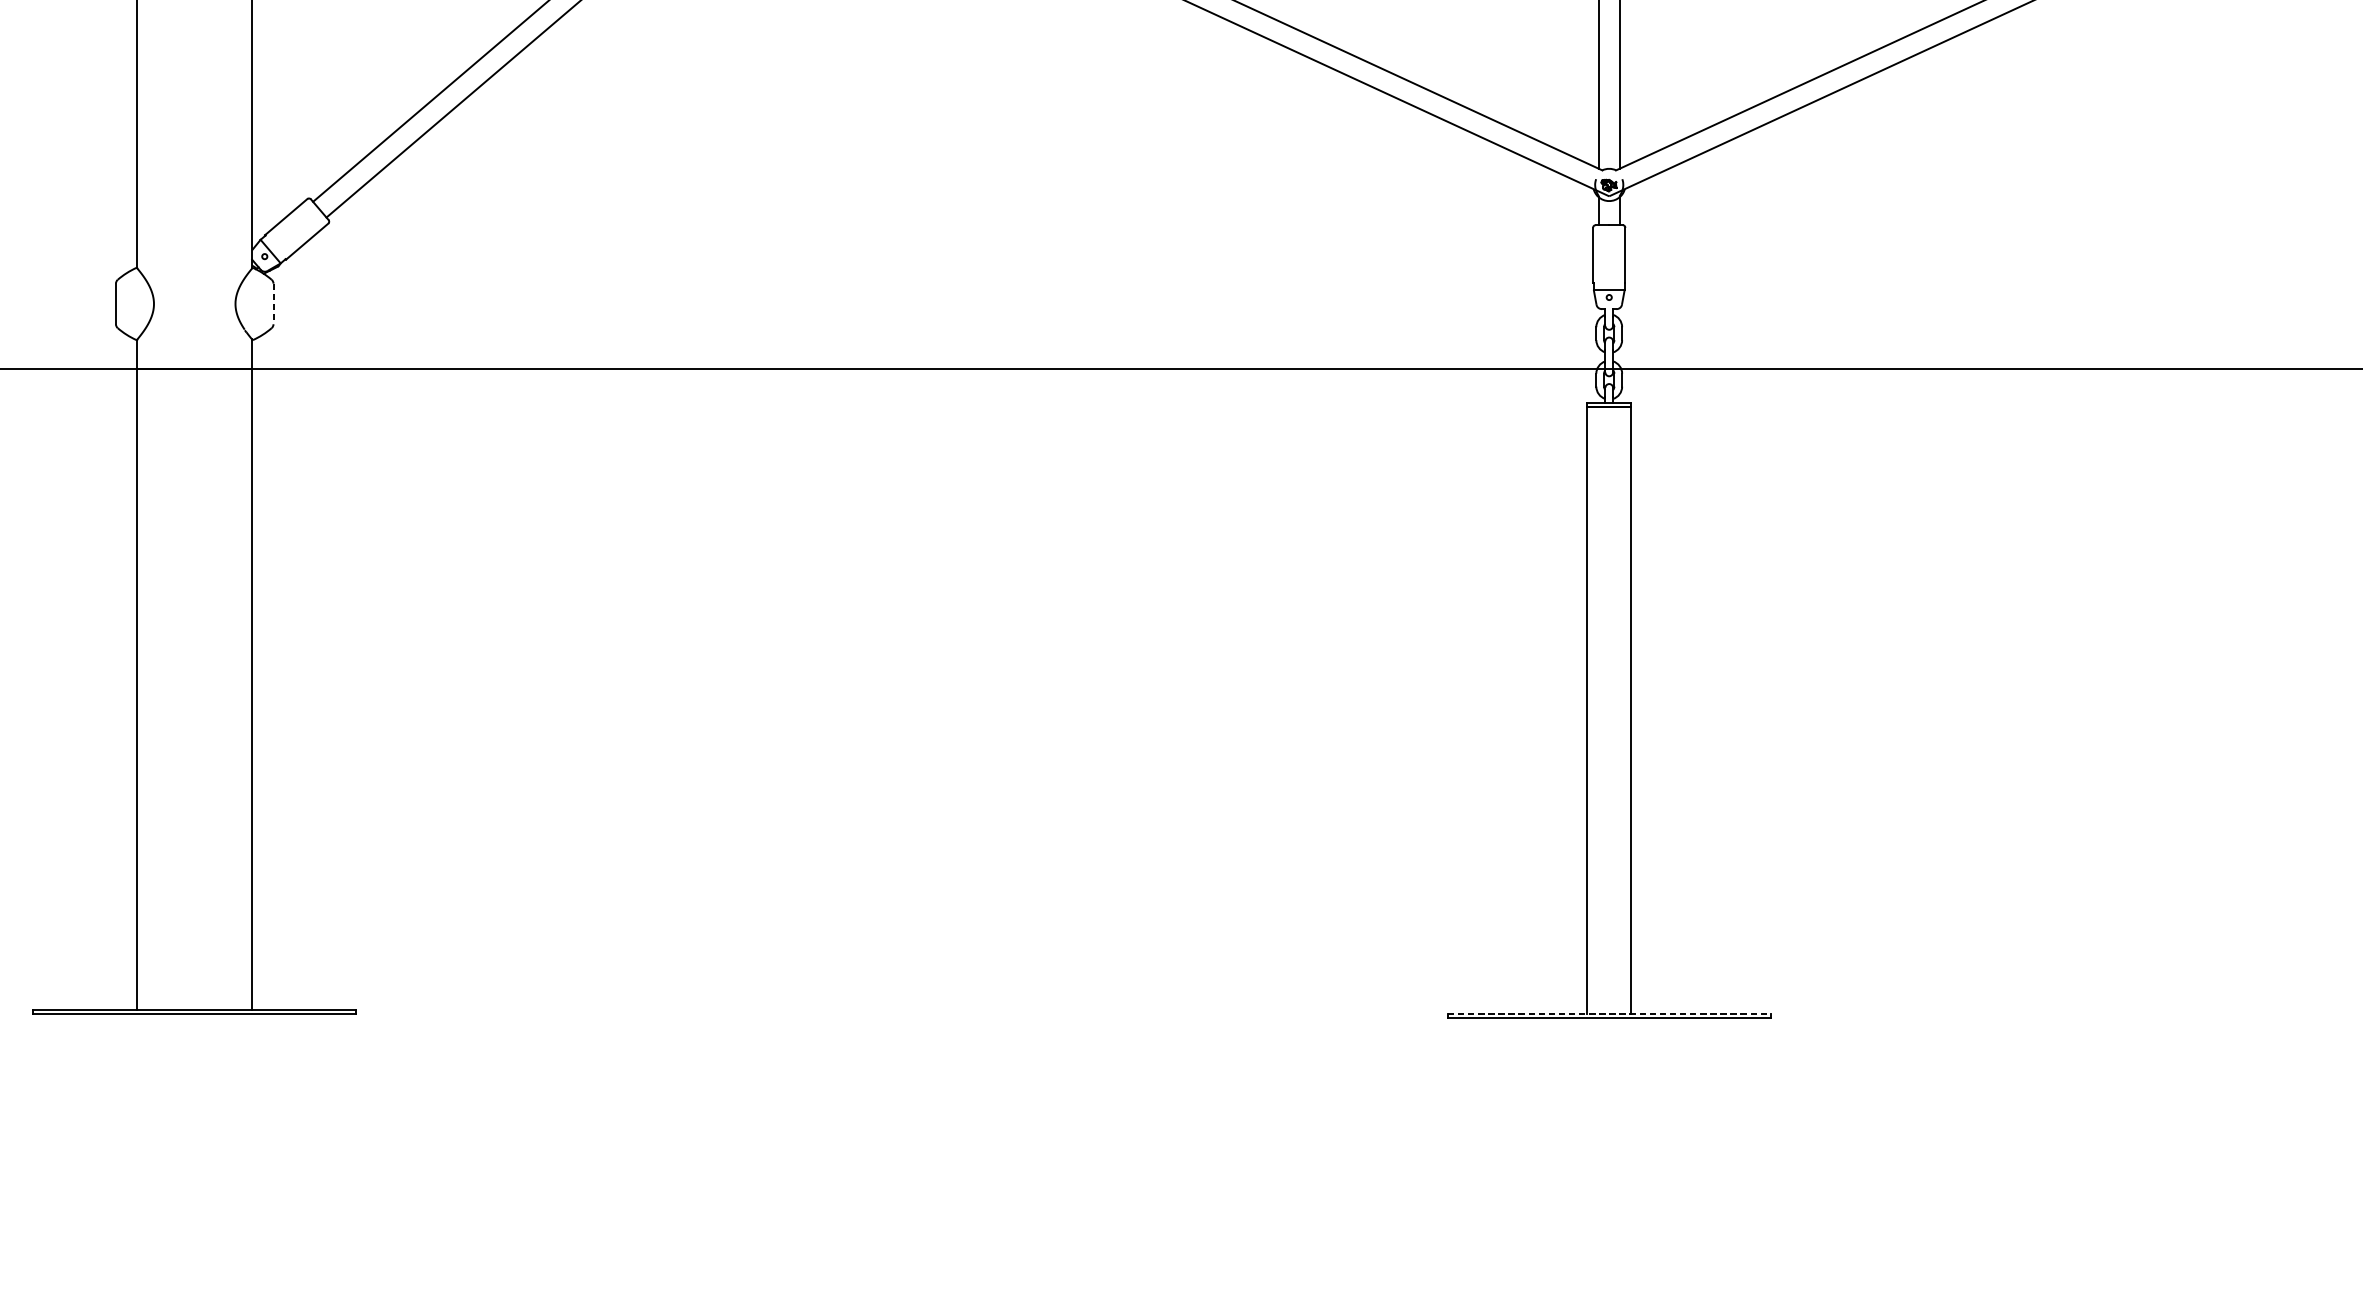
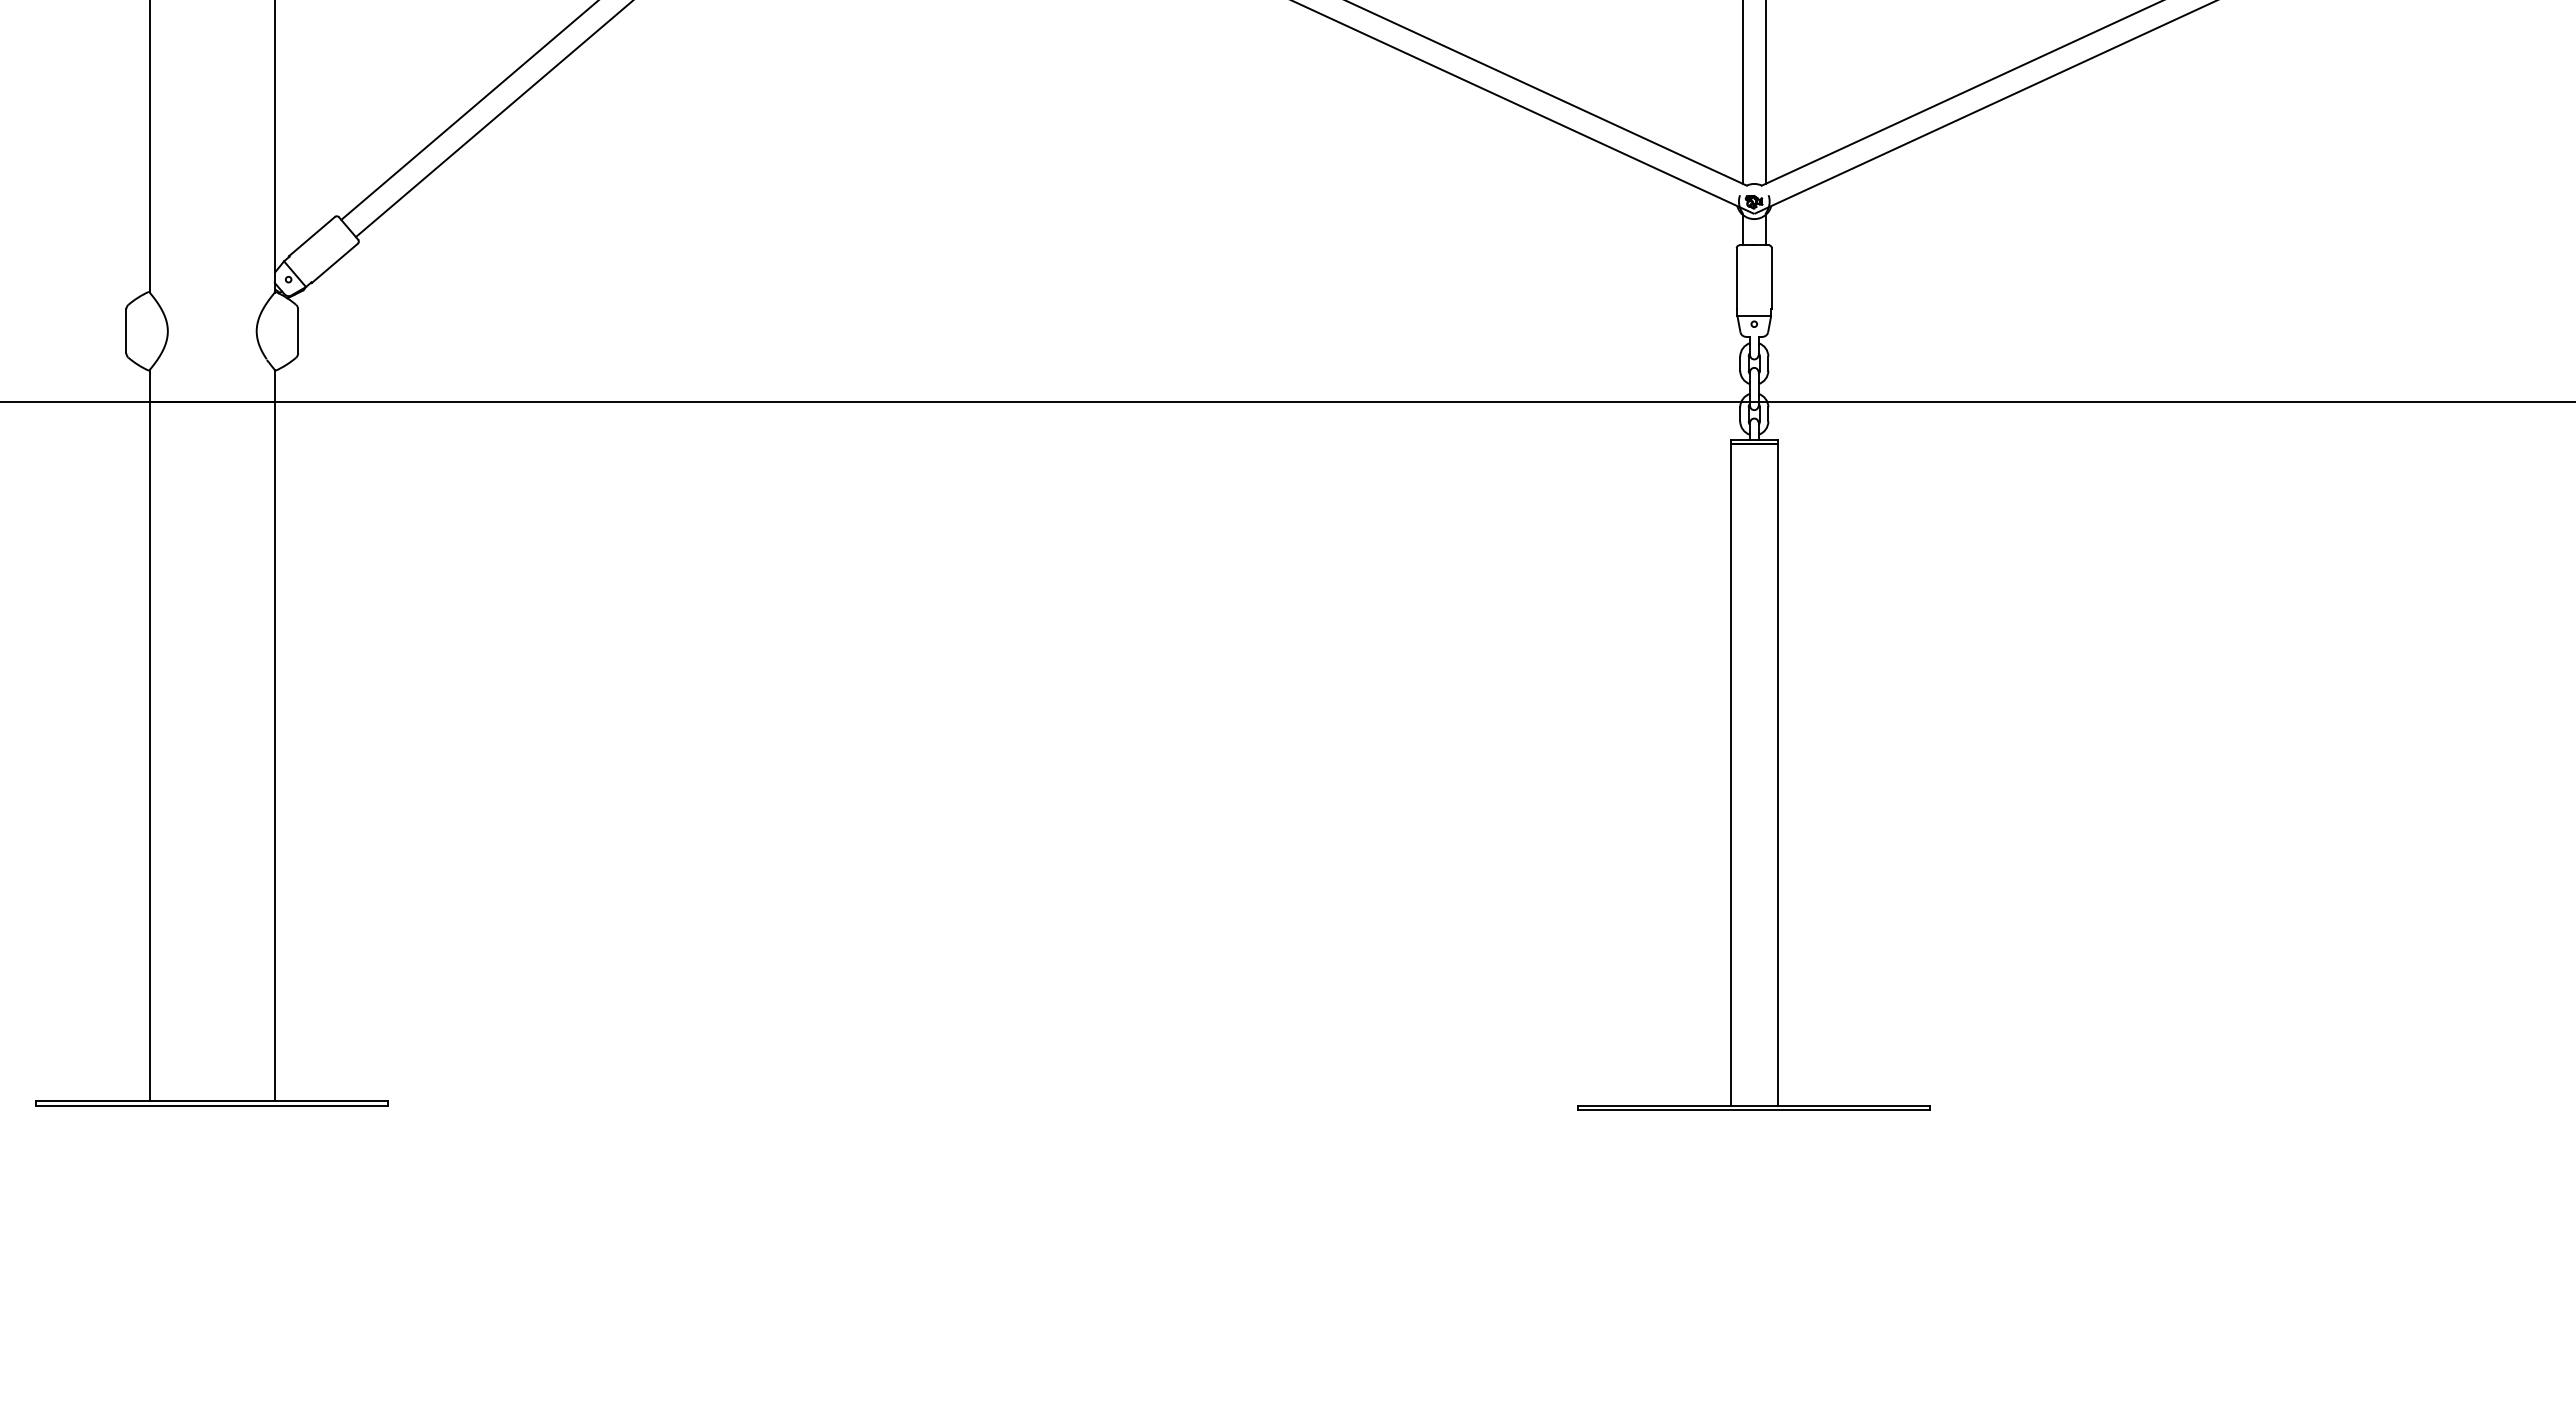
line: (273, 304) -> (298, 331), dashed -> solid
line: (1609, 1014) -> (1754, 1105), dashed -> solid

